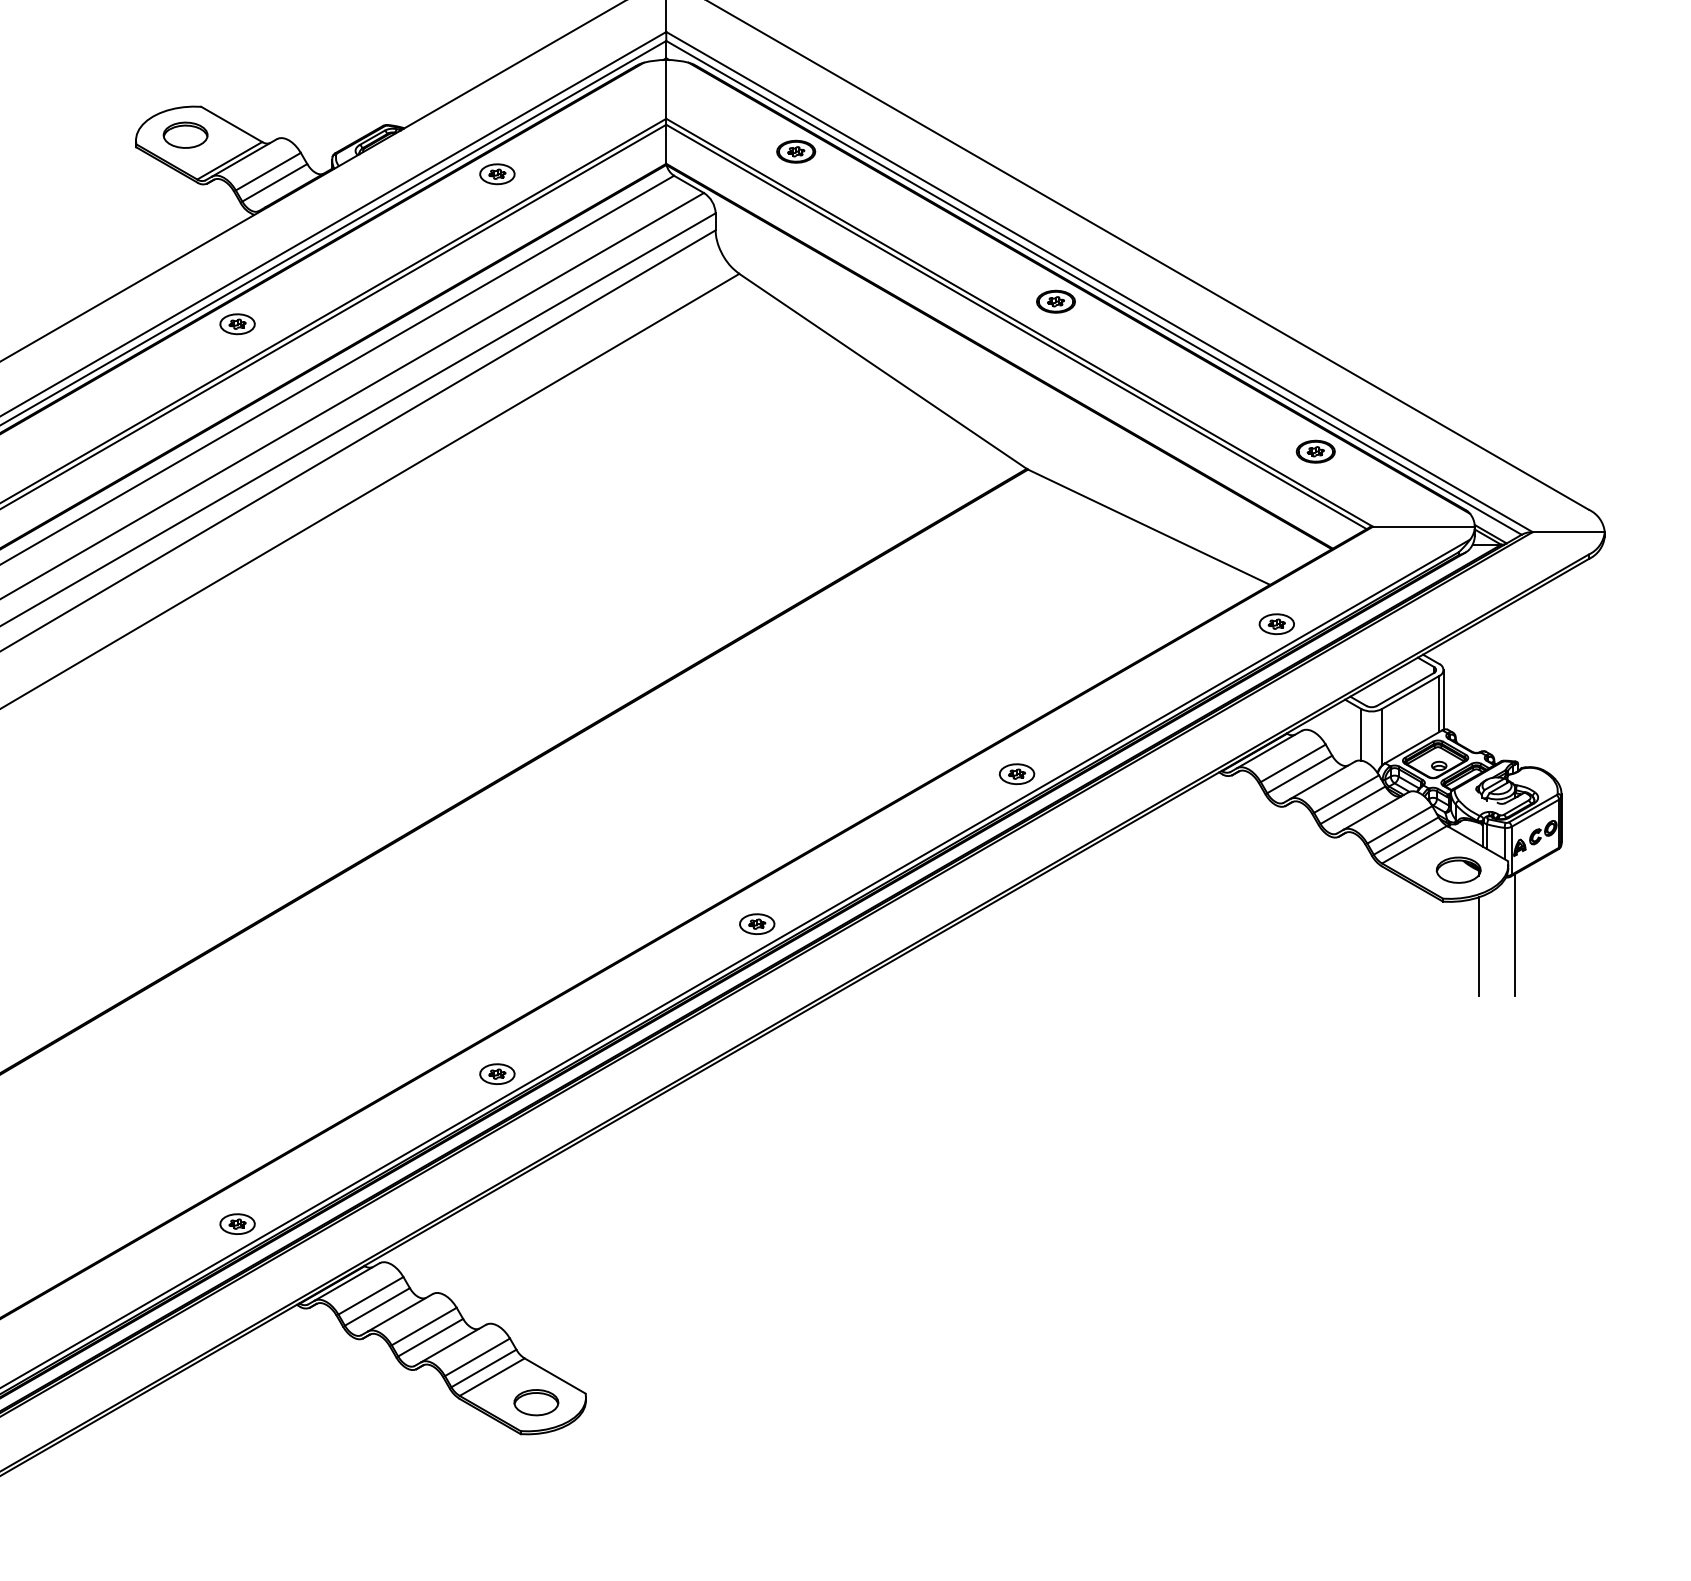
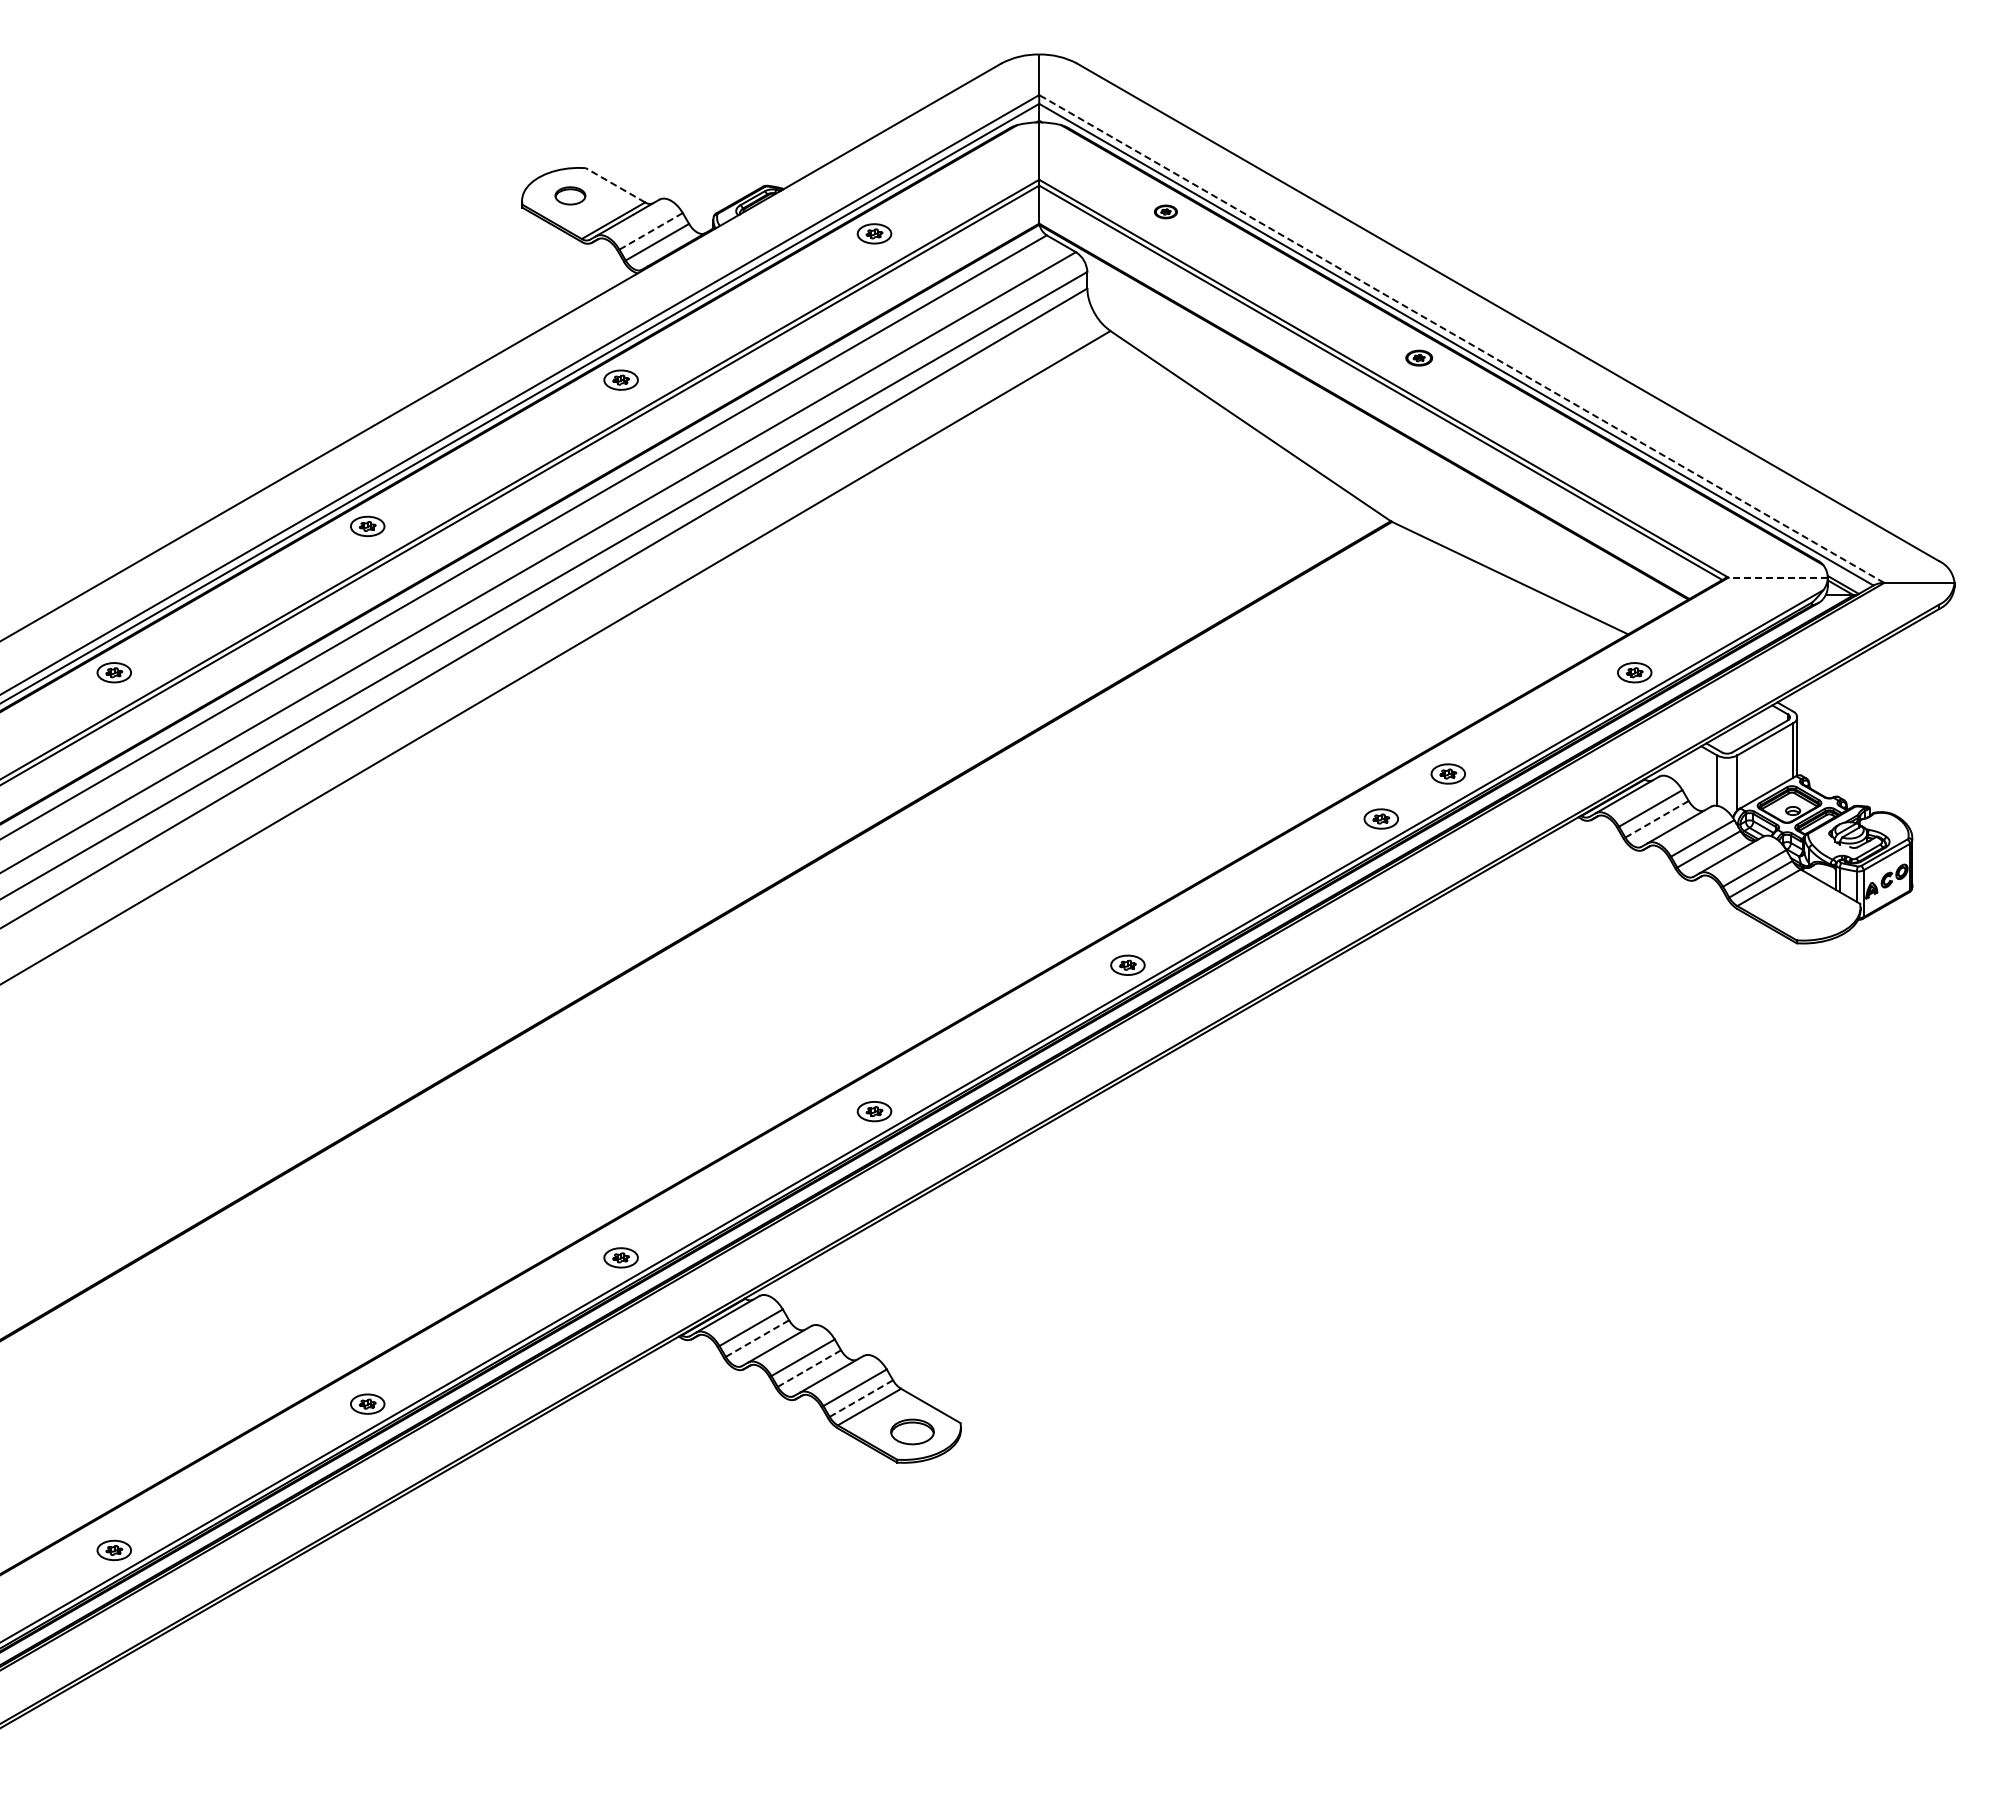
line: (231, 124) -> (615, 185), solid -> dashed
part: (185, 134) -> (570, 195), size x0.7
part: (795, 151) -> (1165, 211), size x0.6
line: (268, 171) -> (651, 231), solid -> dashed
line: (1099, 282) -> (1461, 339), solid -> dashed
part: (1055, 301) -> (1418, 357), size x0.7
part: (1315, 451) -> (1672, 504), removed
line: (1424, 526) -> (1778, 577), solid -> dashed
part: (1085, 727) -> (1448, 773), added
line: (1300, 774) -> (1657, 819), solid -> dashed
part: (1458, 870) -> (1811, 912), removed
line: (1515, 934) -> (1867, 975), removed
line: (1478, 946) -> (1831, 987), removed
line: (377, 1306) -> (757, 1338), solid -> dashed
line: (430, 1337) -> (809, 1368), solid -> dashed
line: (484, 1368) -> (861, 1398), solid -> dashed

